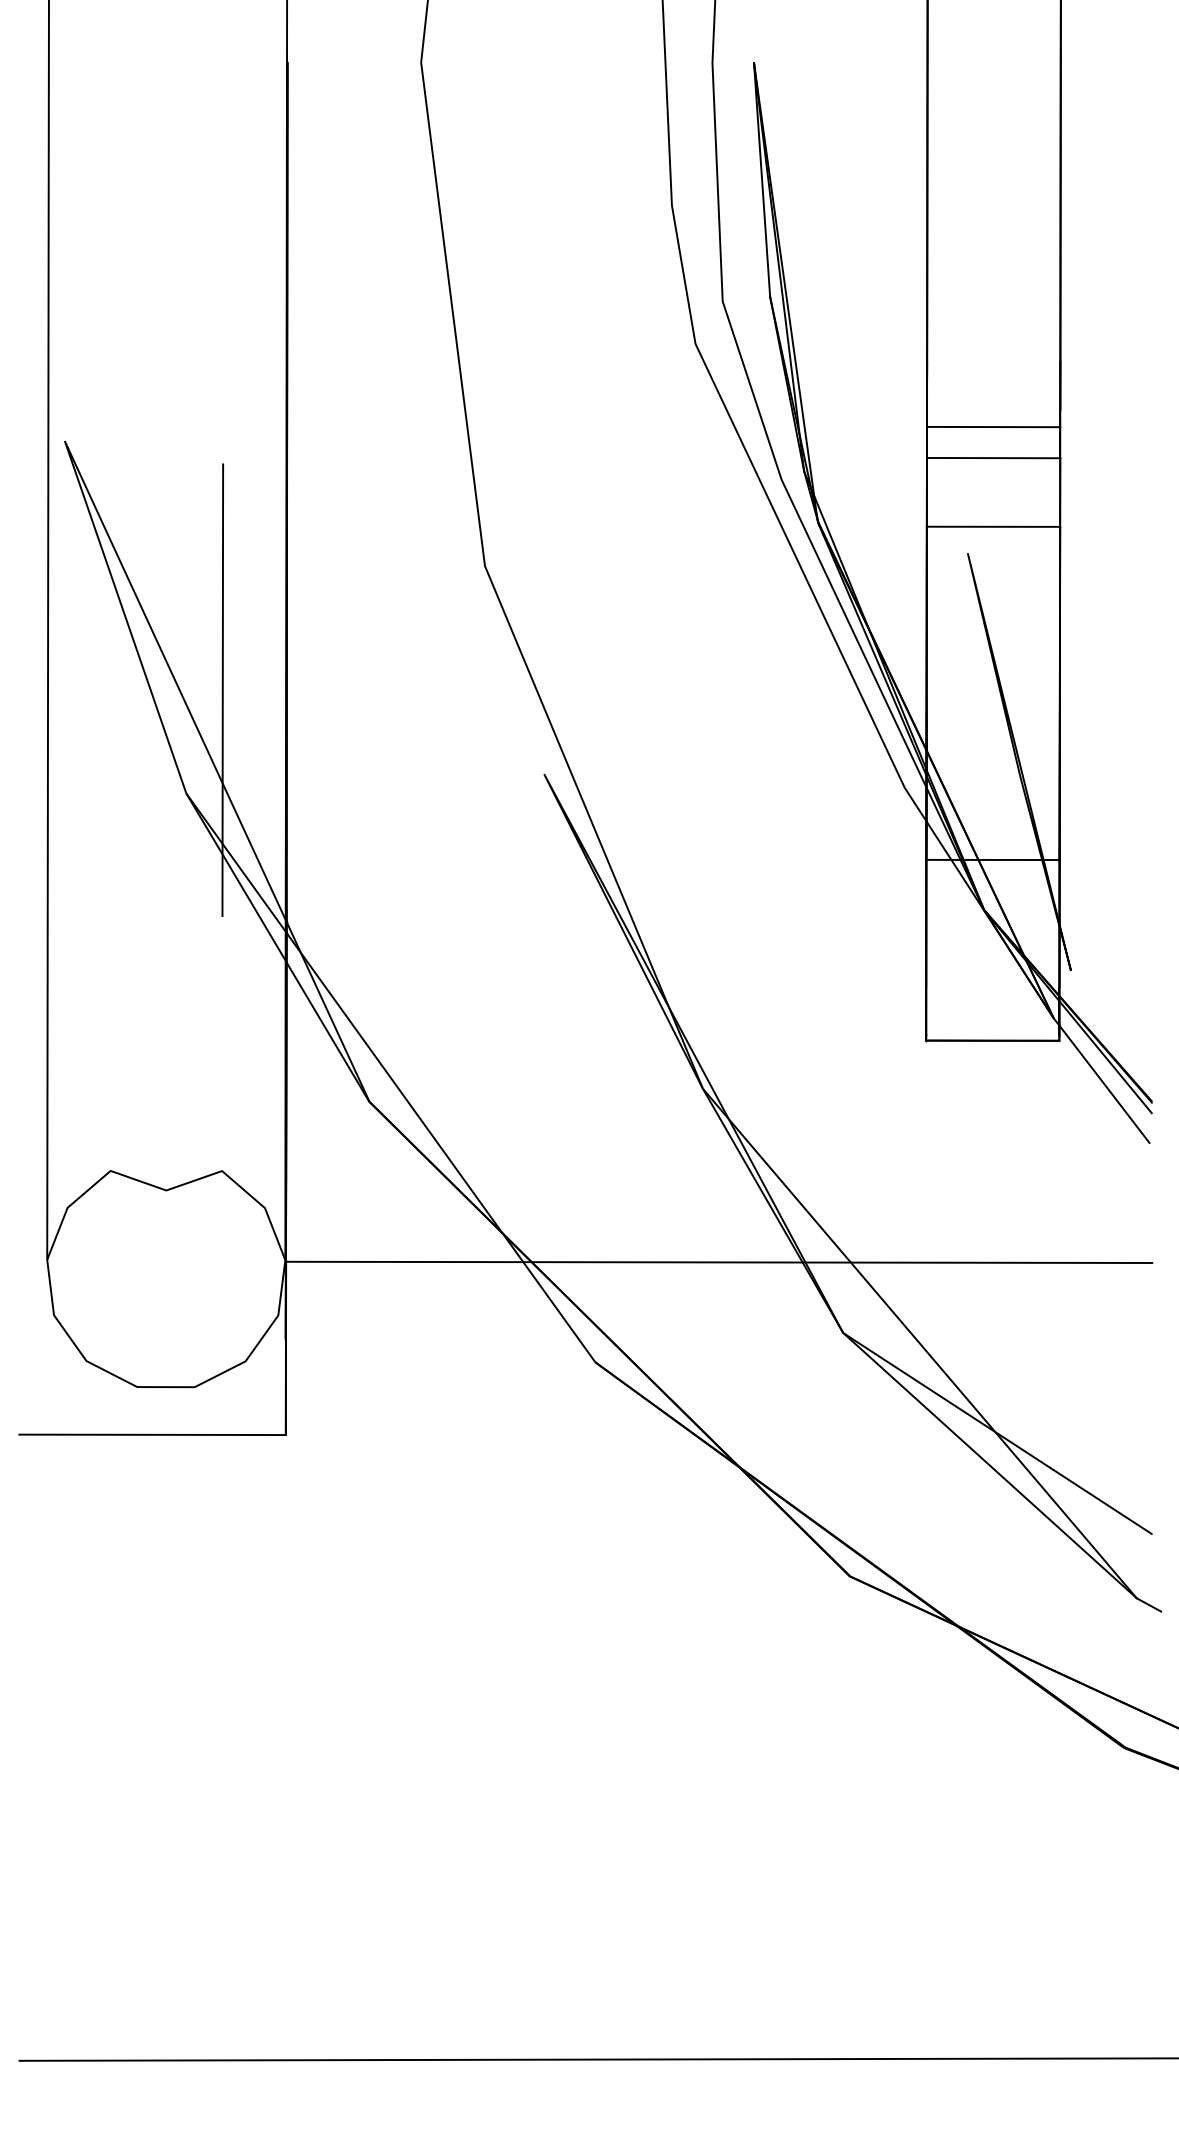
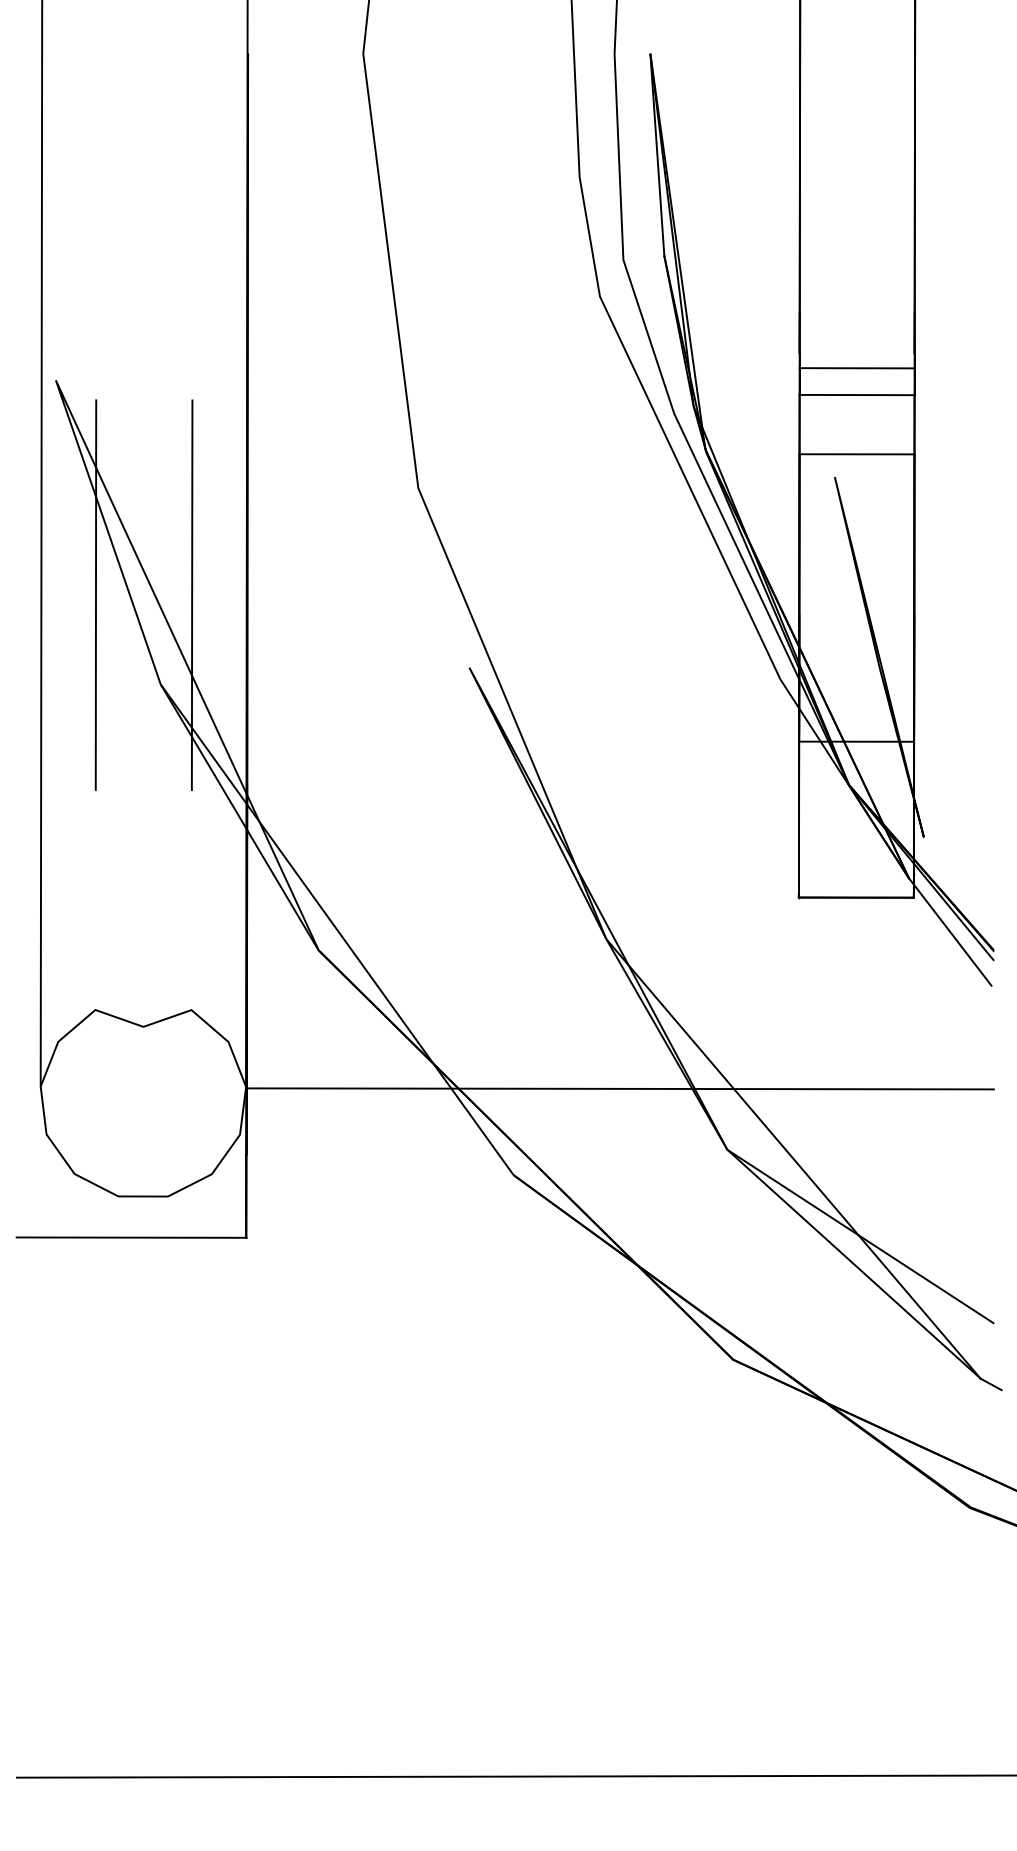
line: (110, 689) -> (95, 594), added

